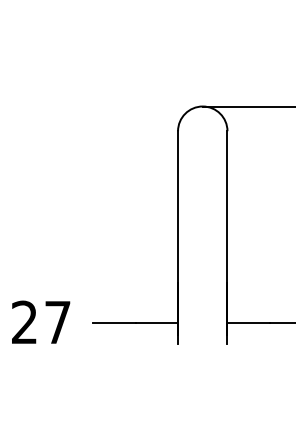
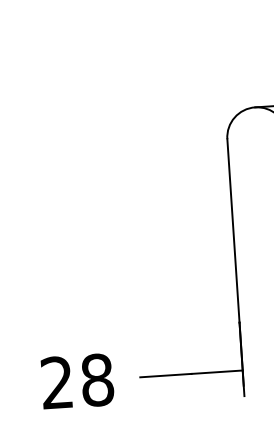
text: (57, 322) -> (96, 380), 27 -> 28

